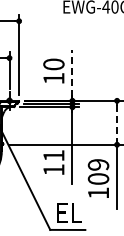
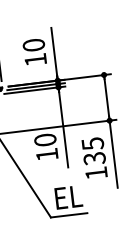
line: (72, 72) -> (54, 51), dashed -> solid
line: (117, 123) -> (107, 98), dashed -> solid
text: (53, 155) -> (44, 139), 11 -> 10
text: (98, 172) -> (93, 151), 109 -> 135

